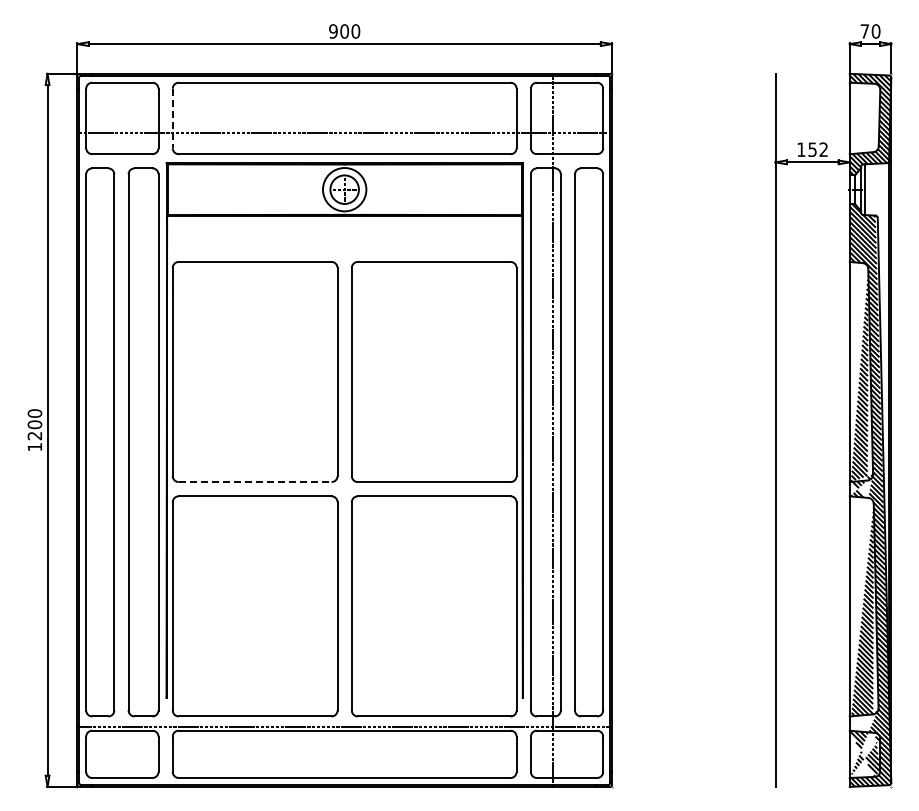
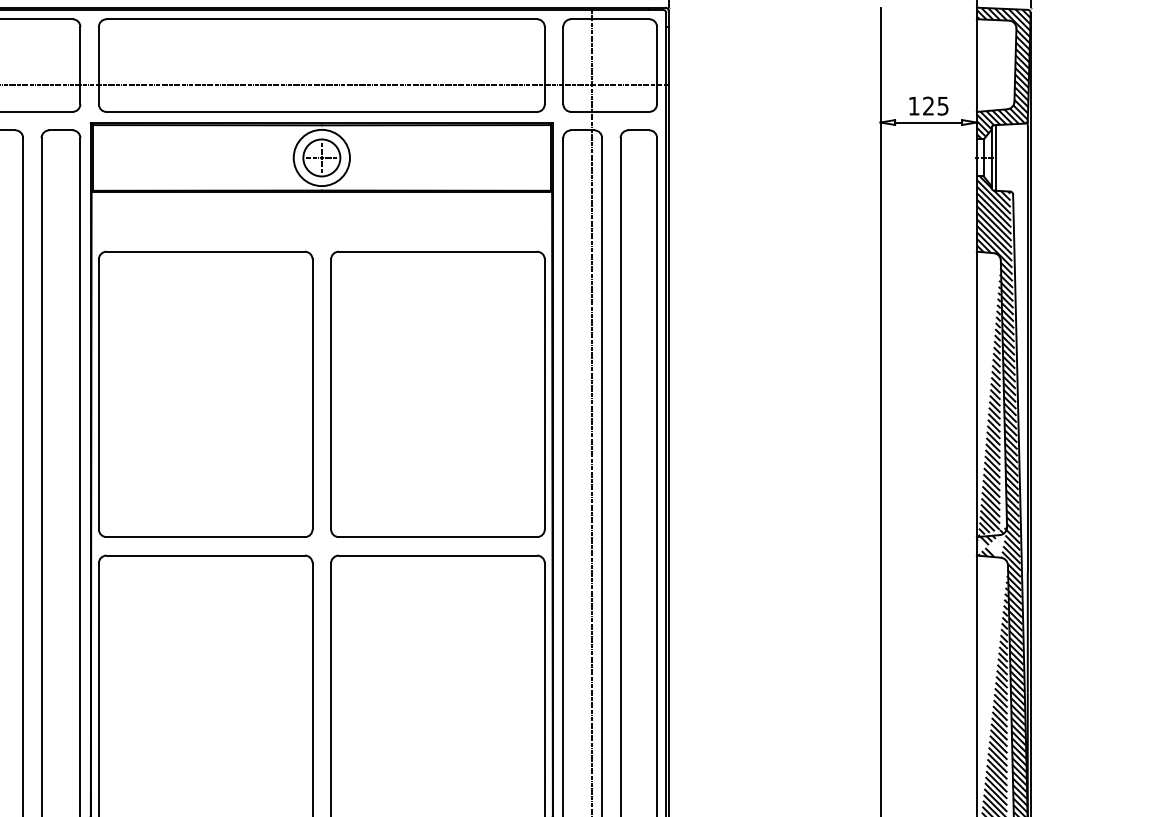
line: (172, 118) -> (98, 65), dashed -> solid
text: (817, 149) -> (934, 105), 152 -> 125
line: (255, 482) -> (206, 537), dashed -> solid

